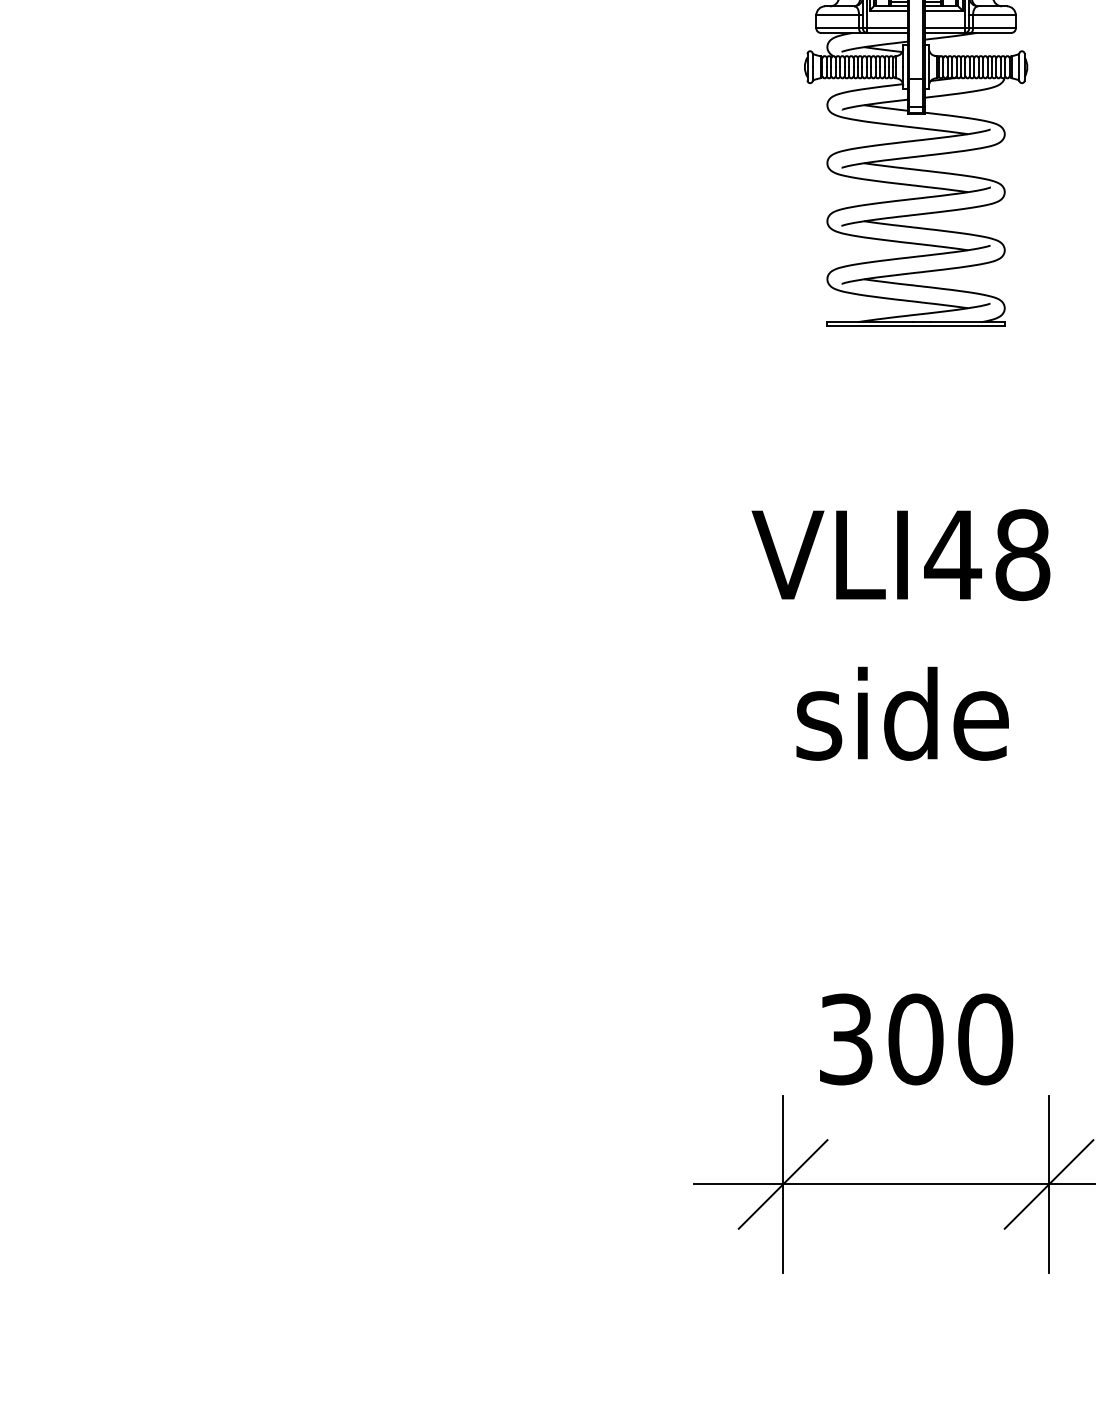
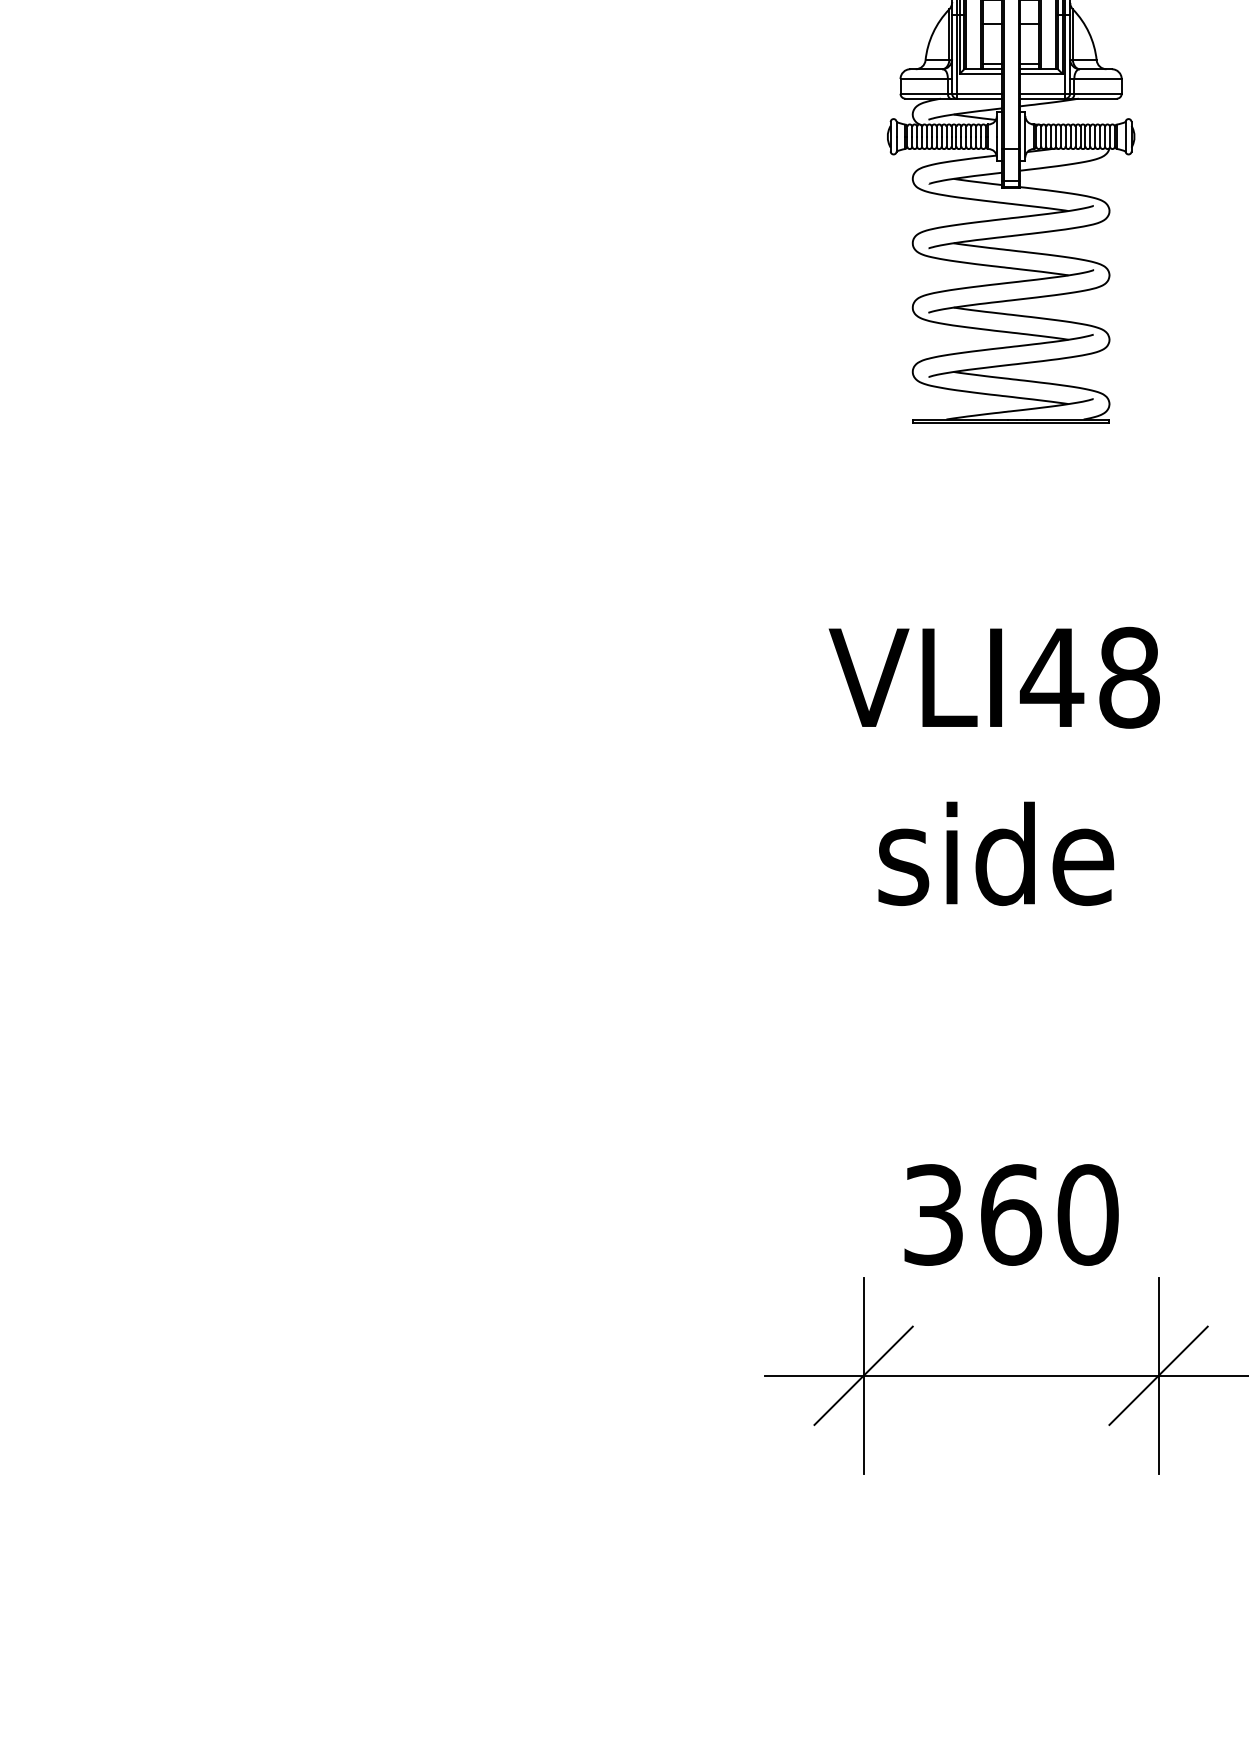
text: (916, 1039) -> (1011, 1214), 300 -> 360

